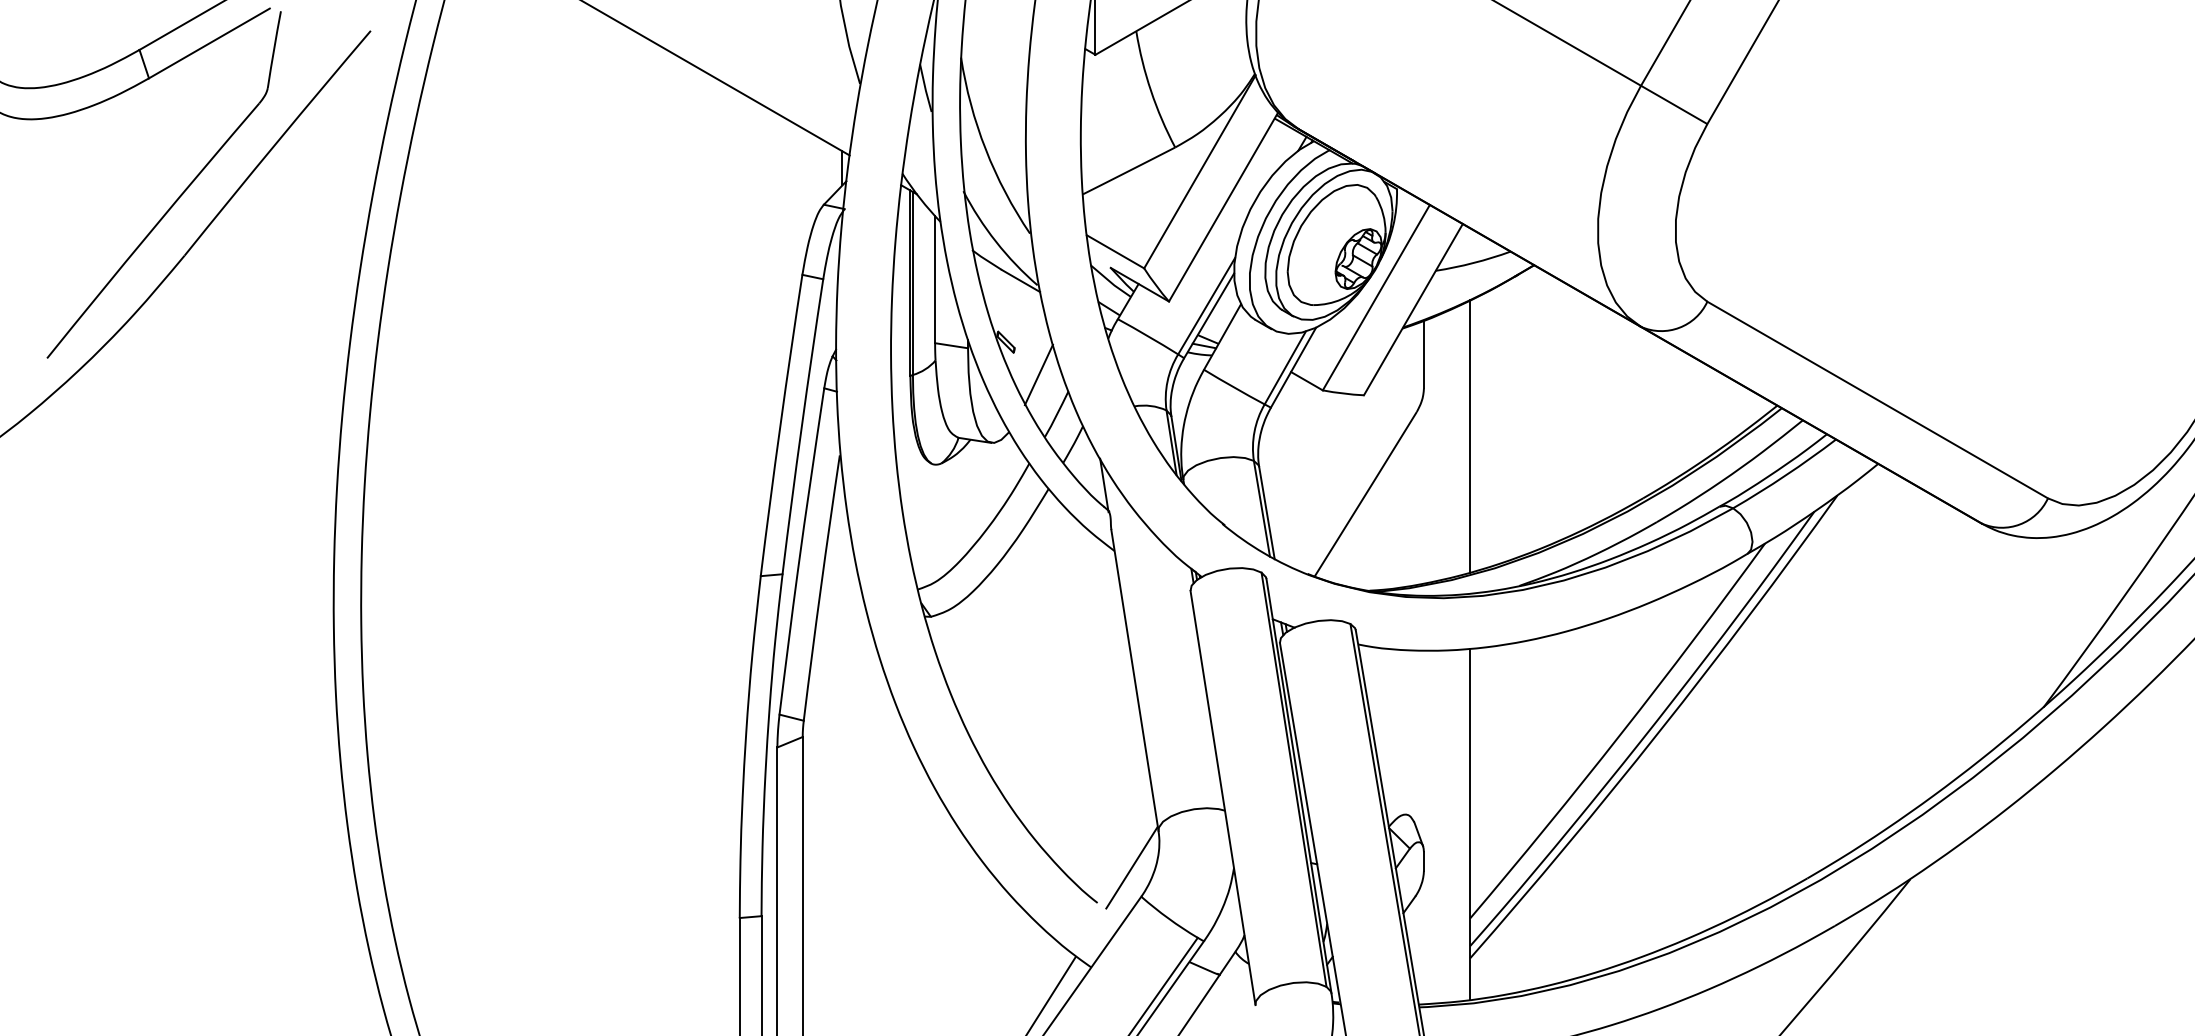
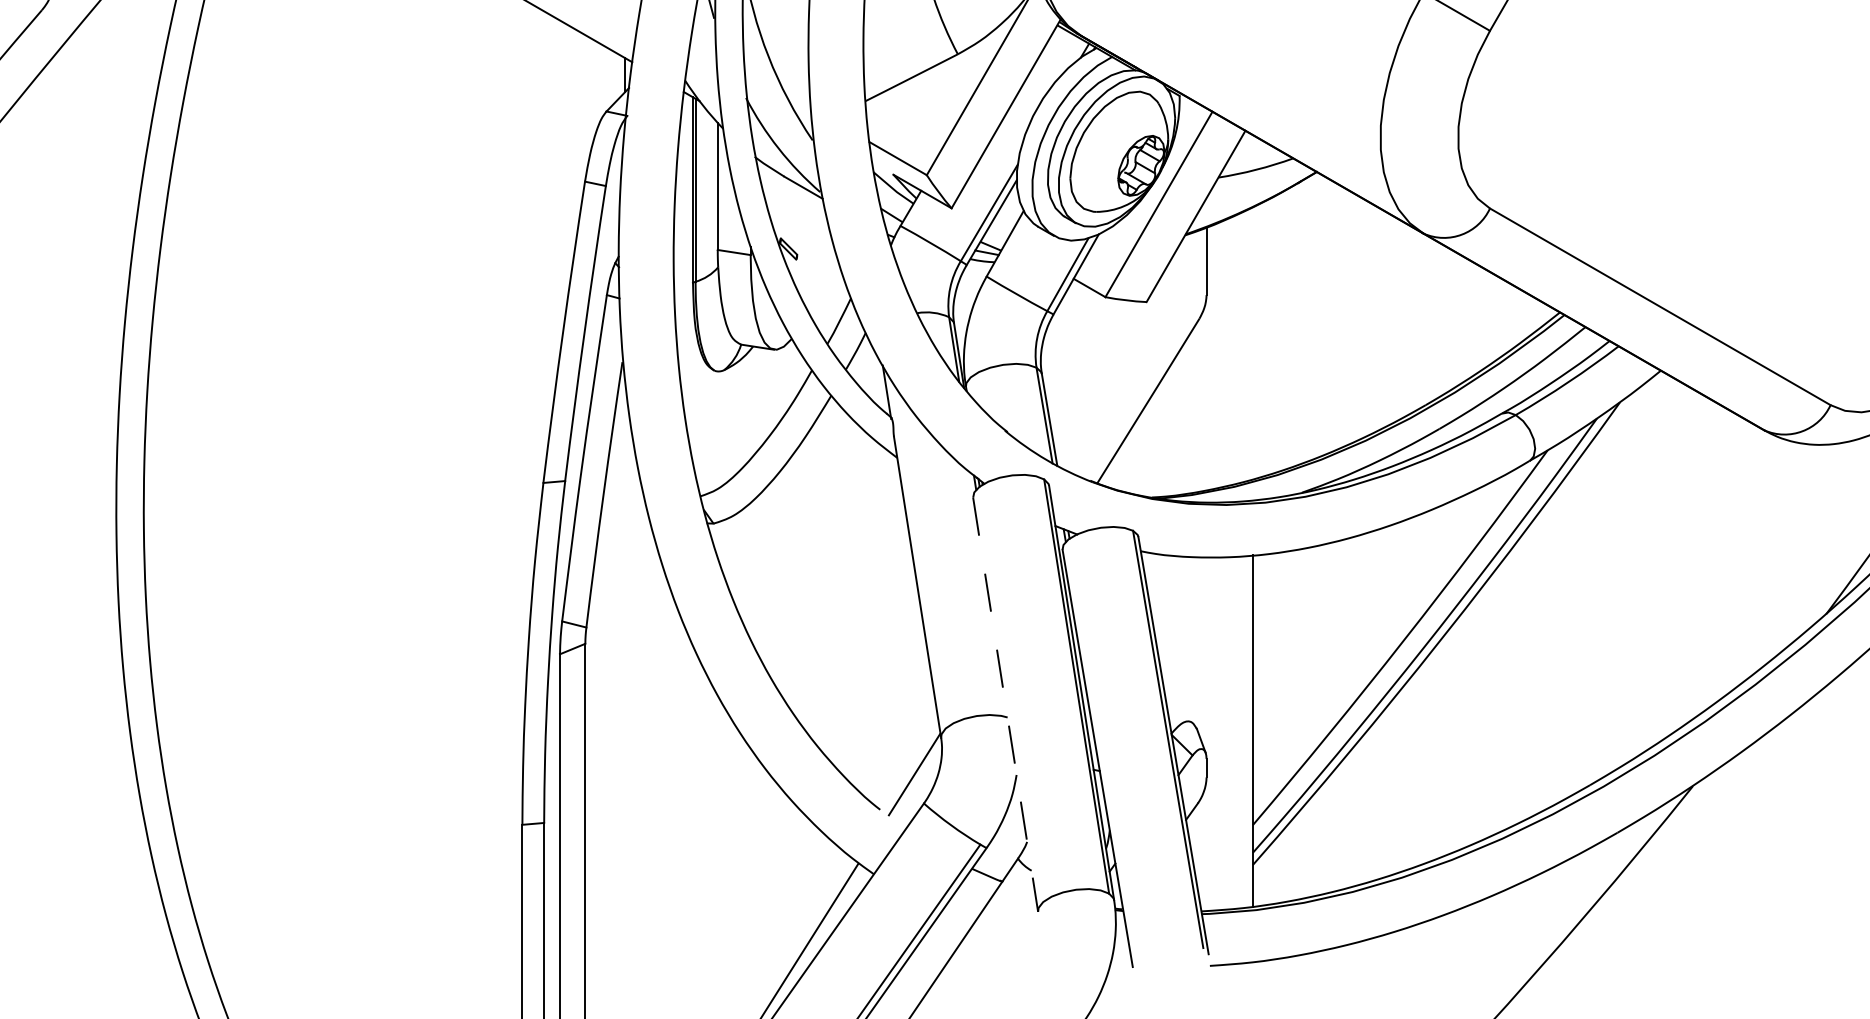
line: (1038, 374) -> (821, 281), removed
line: (1470, 436) -> (1253, 343), removed
line: (1223, 798) -> (1006, 705), solid -> dashed

